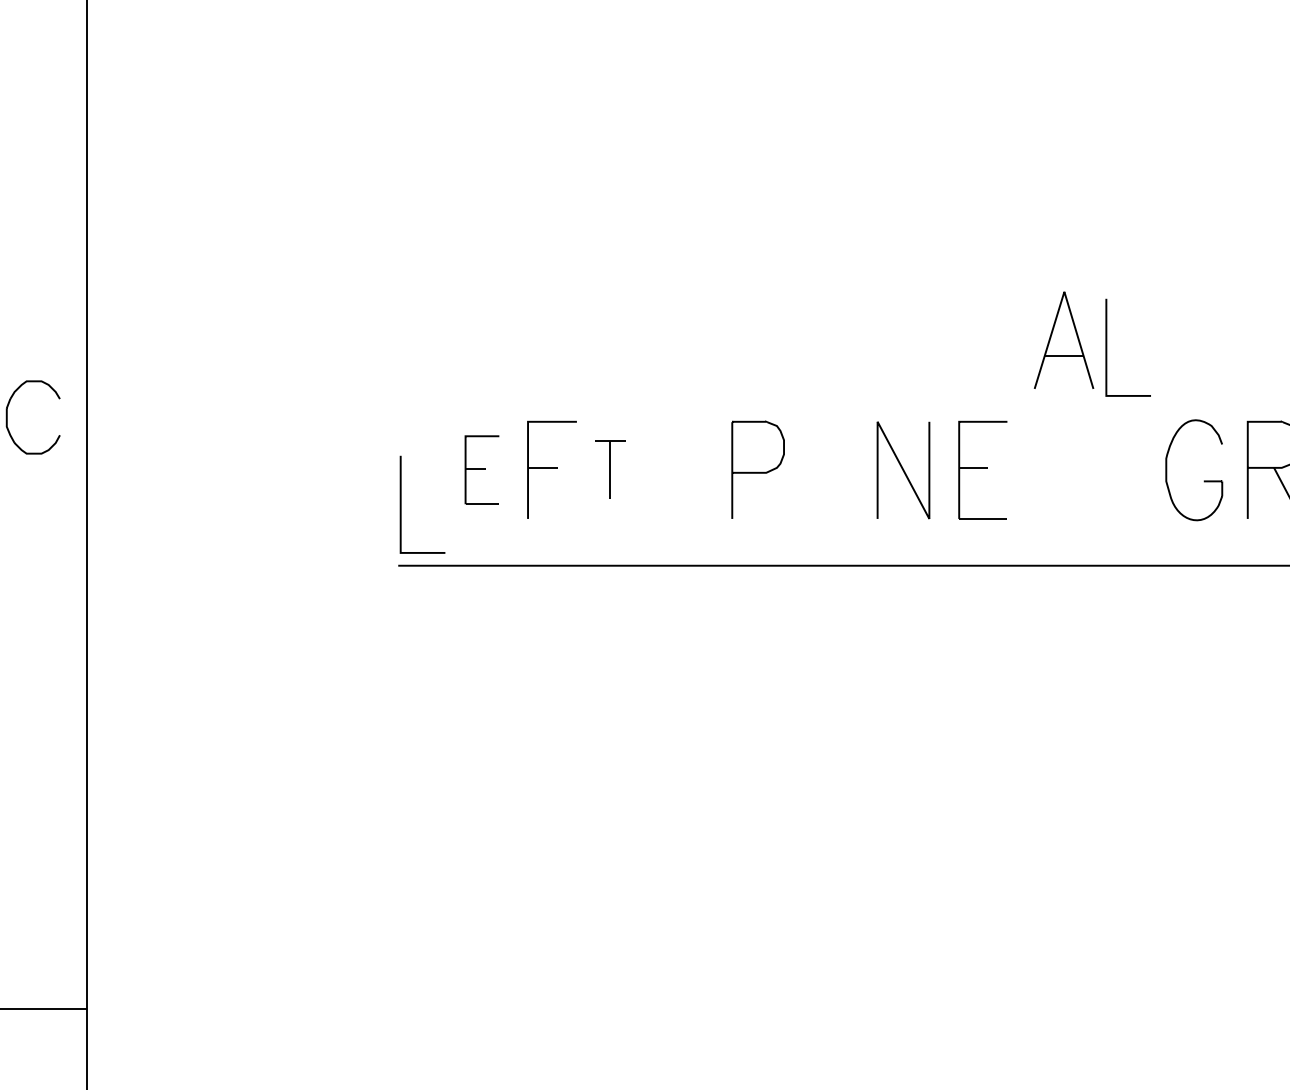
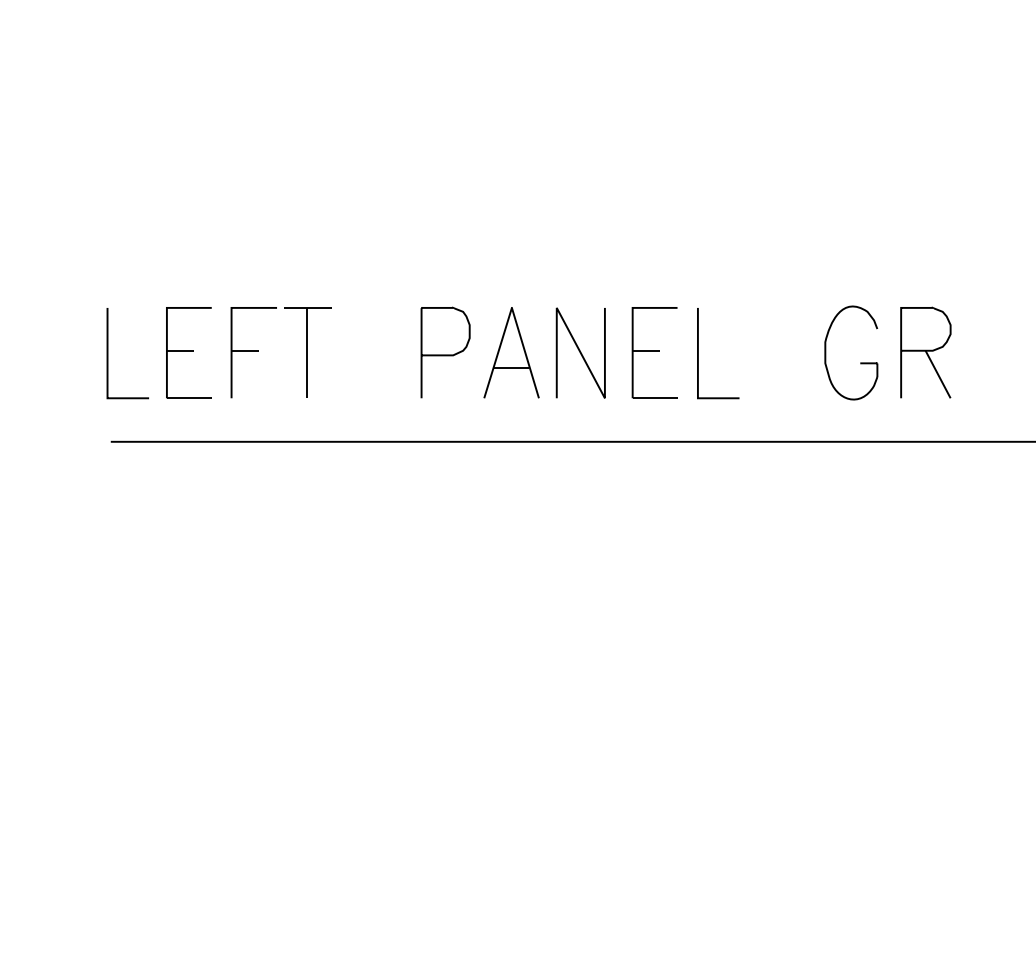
part: (1063, 339) -> (511, 352), moved
curve: (1107, 347) -> (699, 353), moved
part: (481, 469) -> (188, 352), size x1.43
part: (610, 469) -> (308, 352), size x1.67
curve: (401, 504) -> (108, 353), moved

